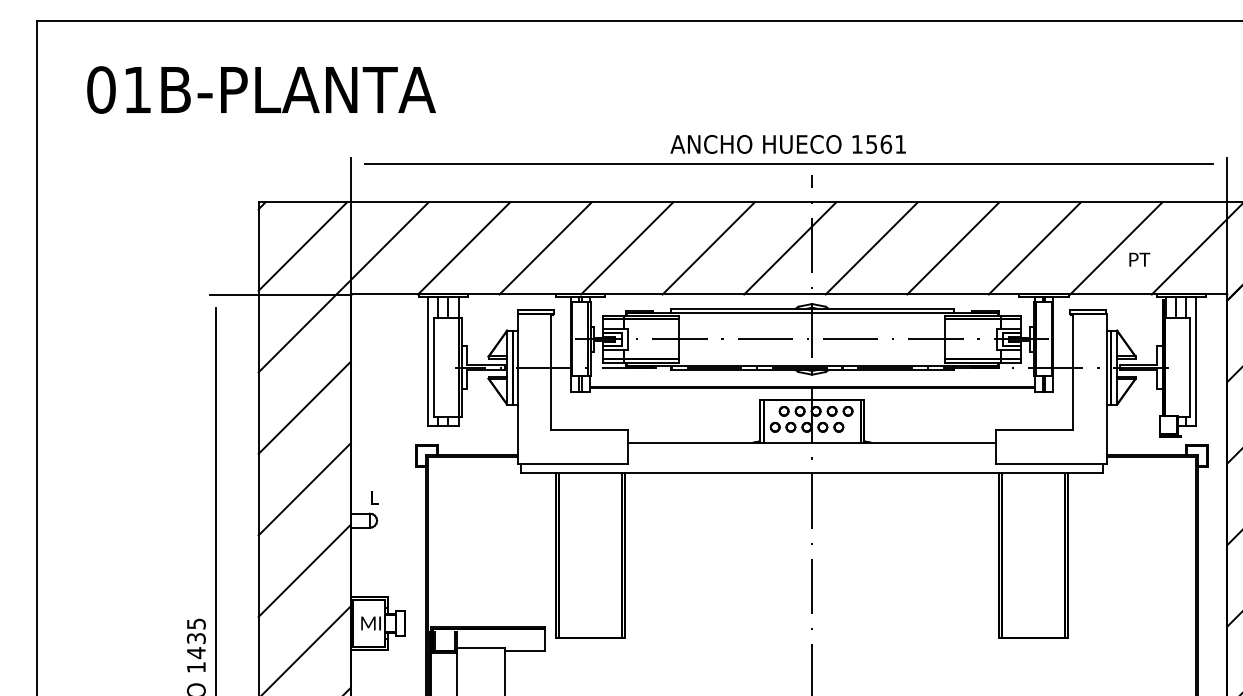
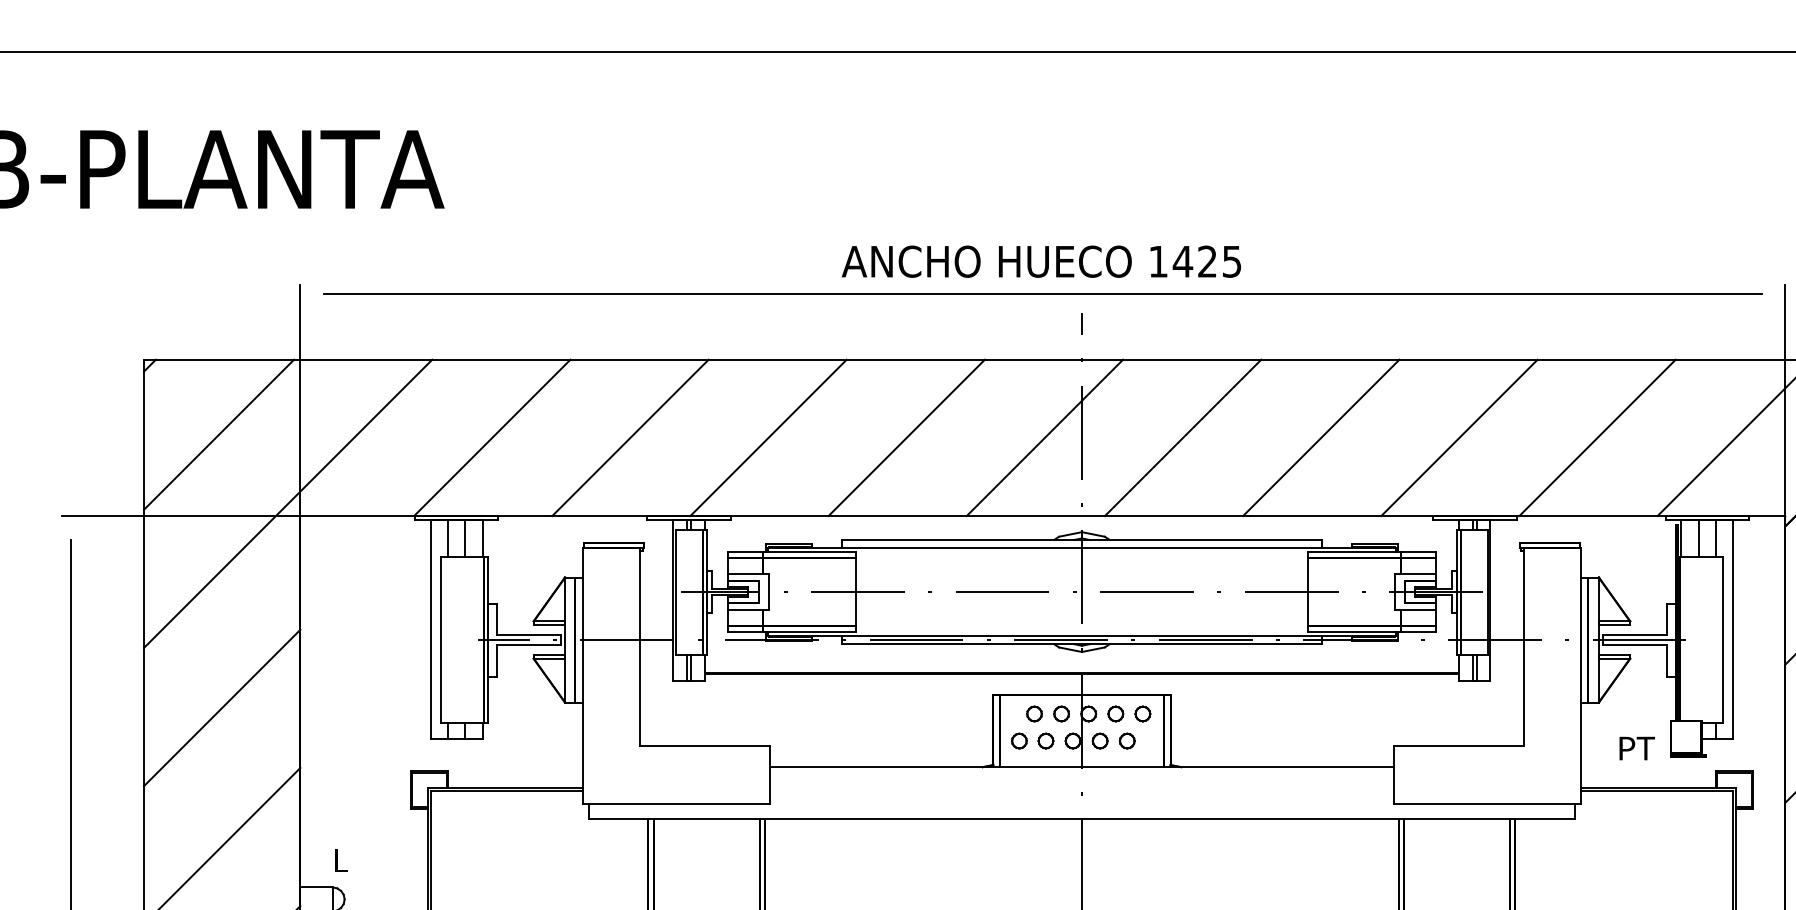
text: (885, 143) -> (1206, 260), 1561 -> 1425
text: (1139, 259) -> (1636, 748), moved

